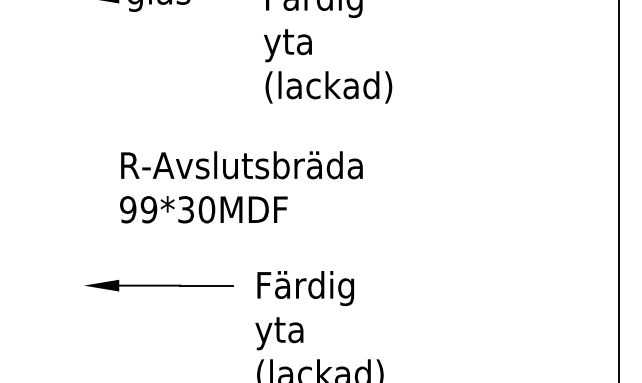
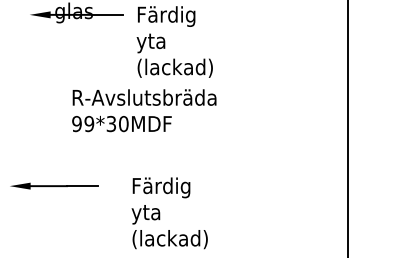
text: (241, 186) -> (144, 110), moved
part: (159, 284) -> (54, 185), moved

